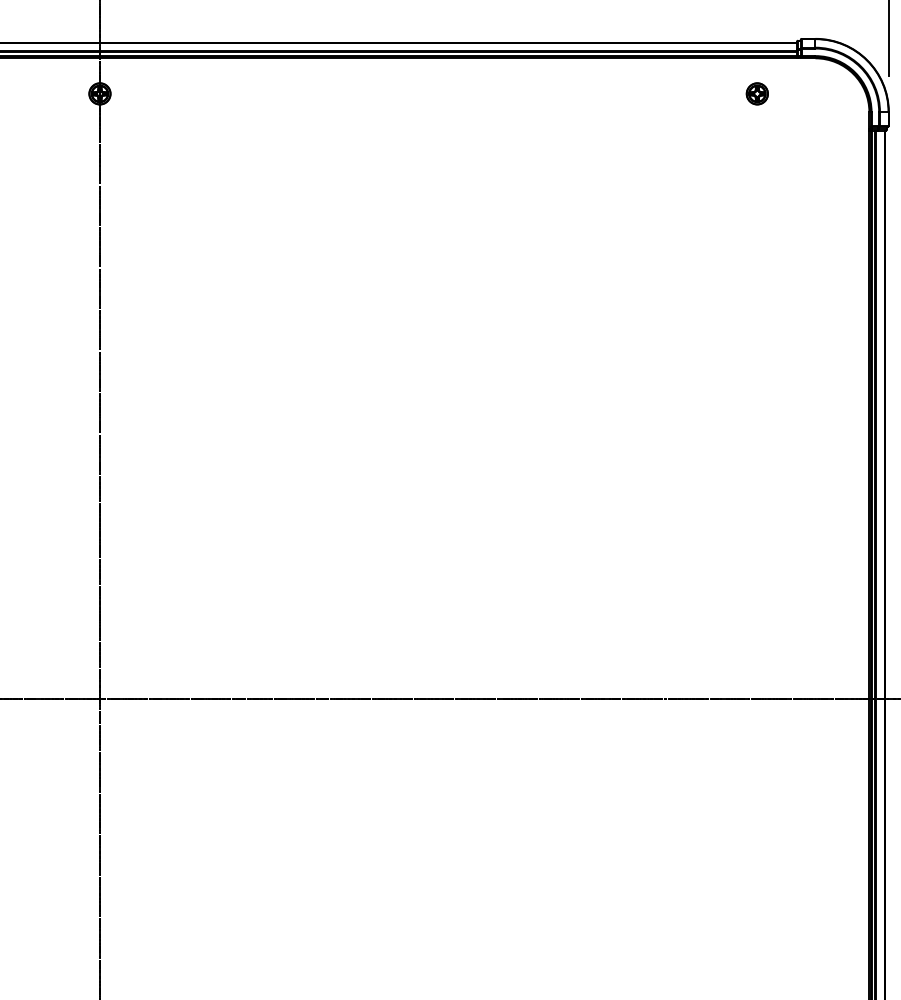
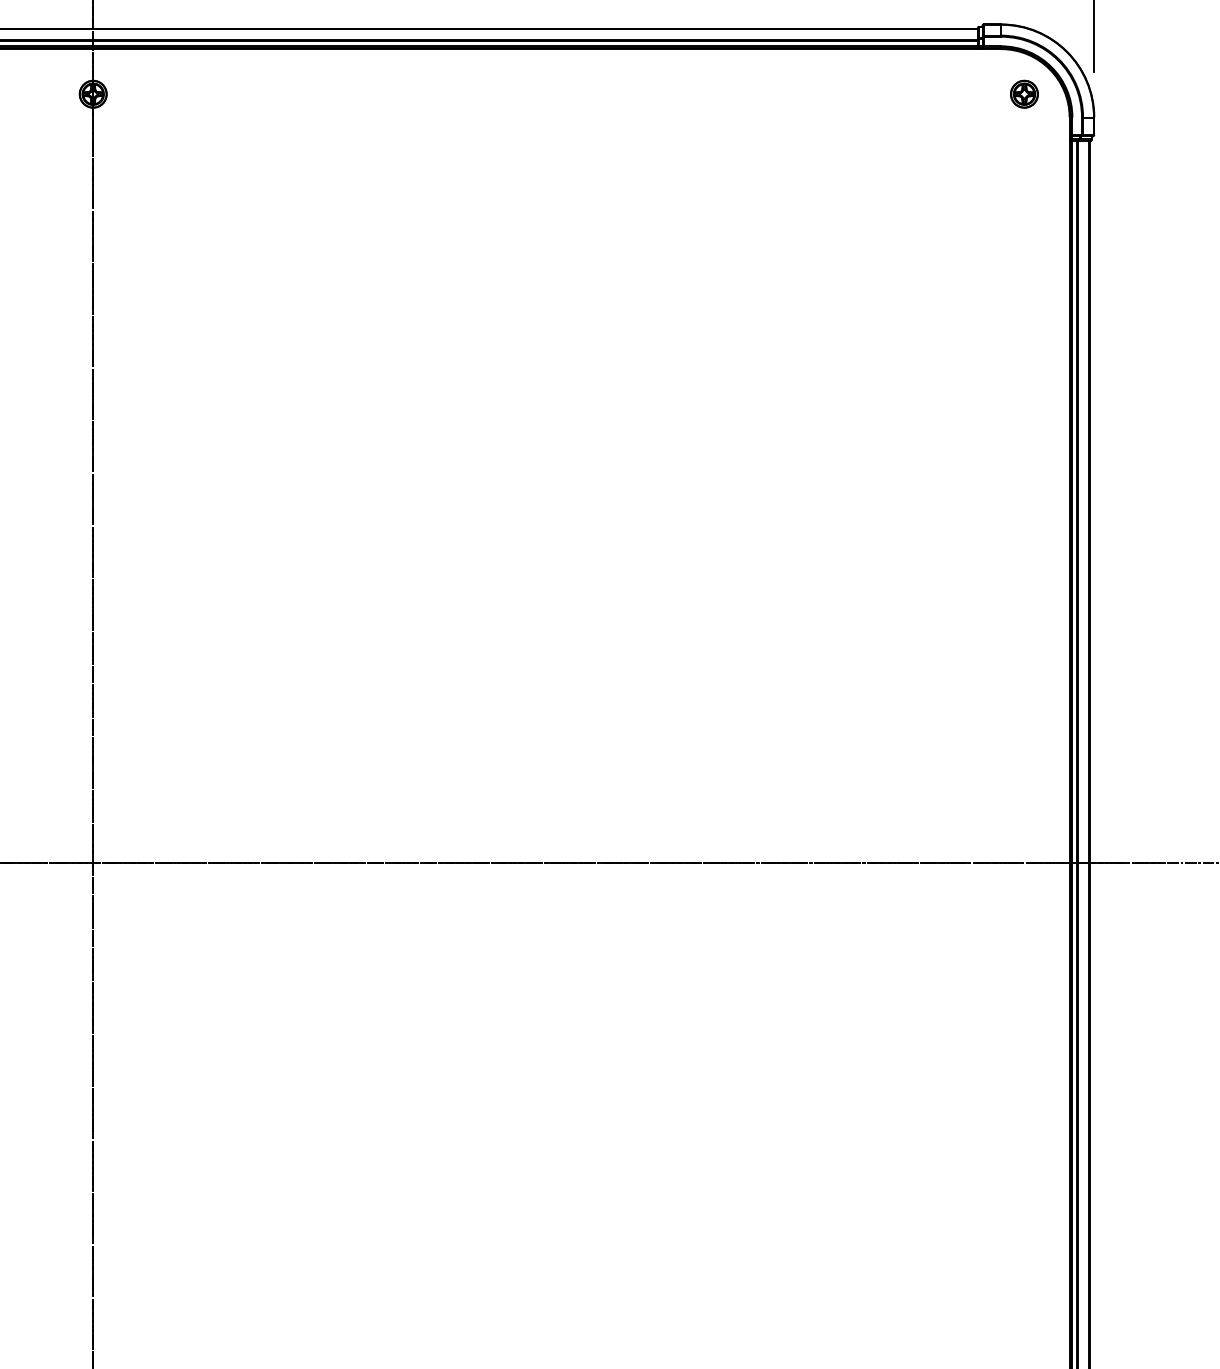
part: (757, 93) -> (1024, 93), moved

